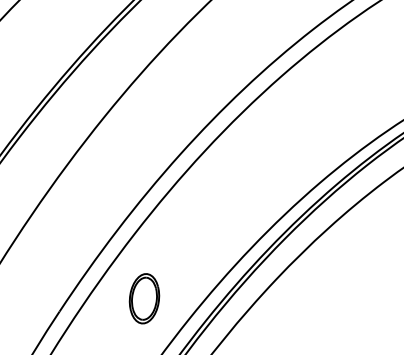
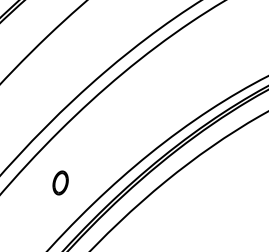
part: (144, 298) -> (60, 182), size x0.6

